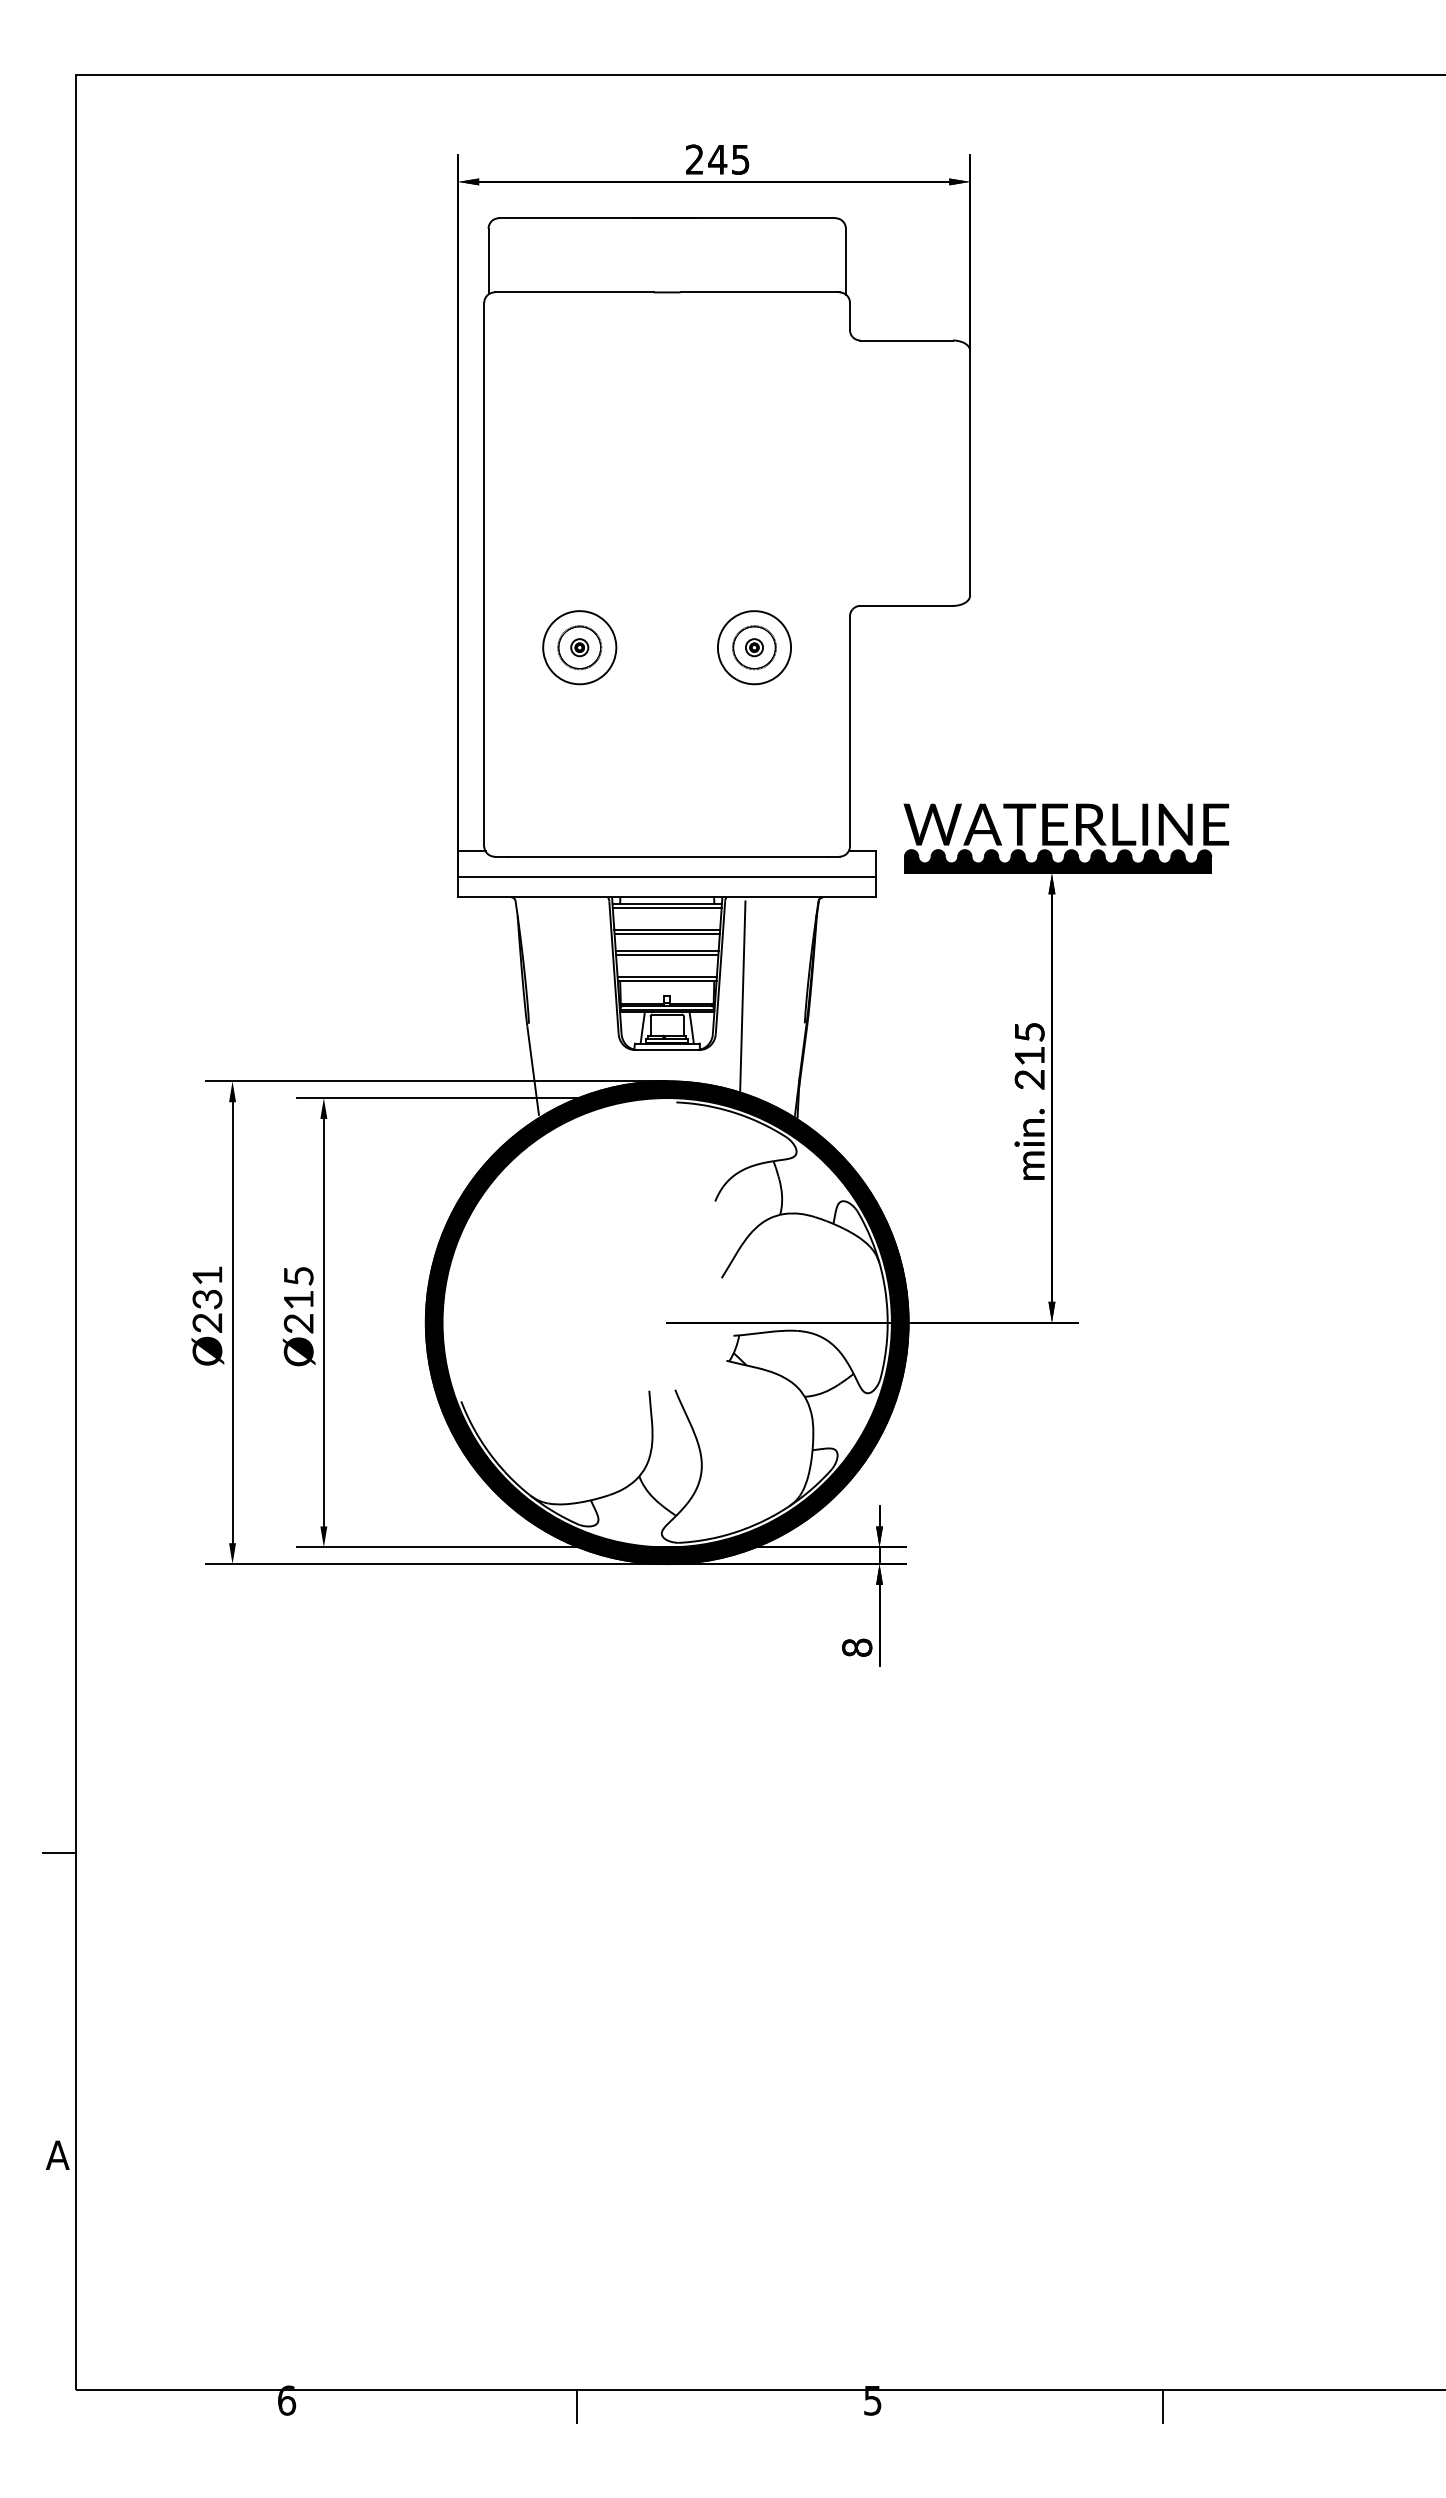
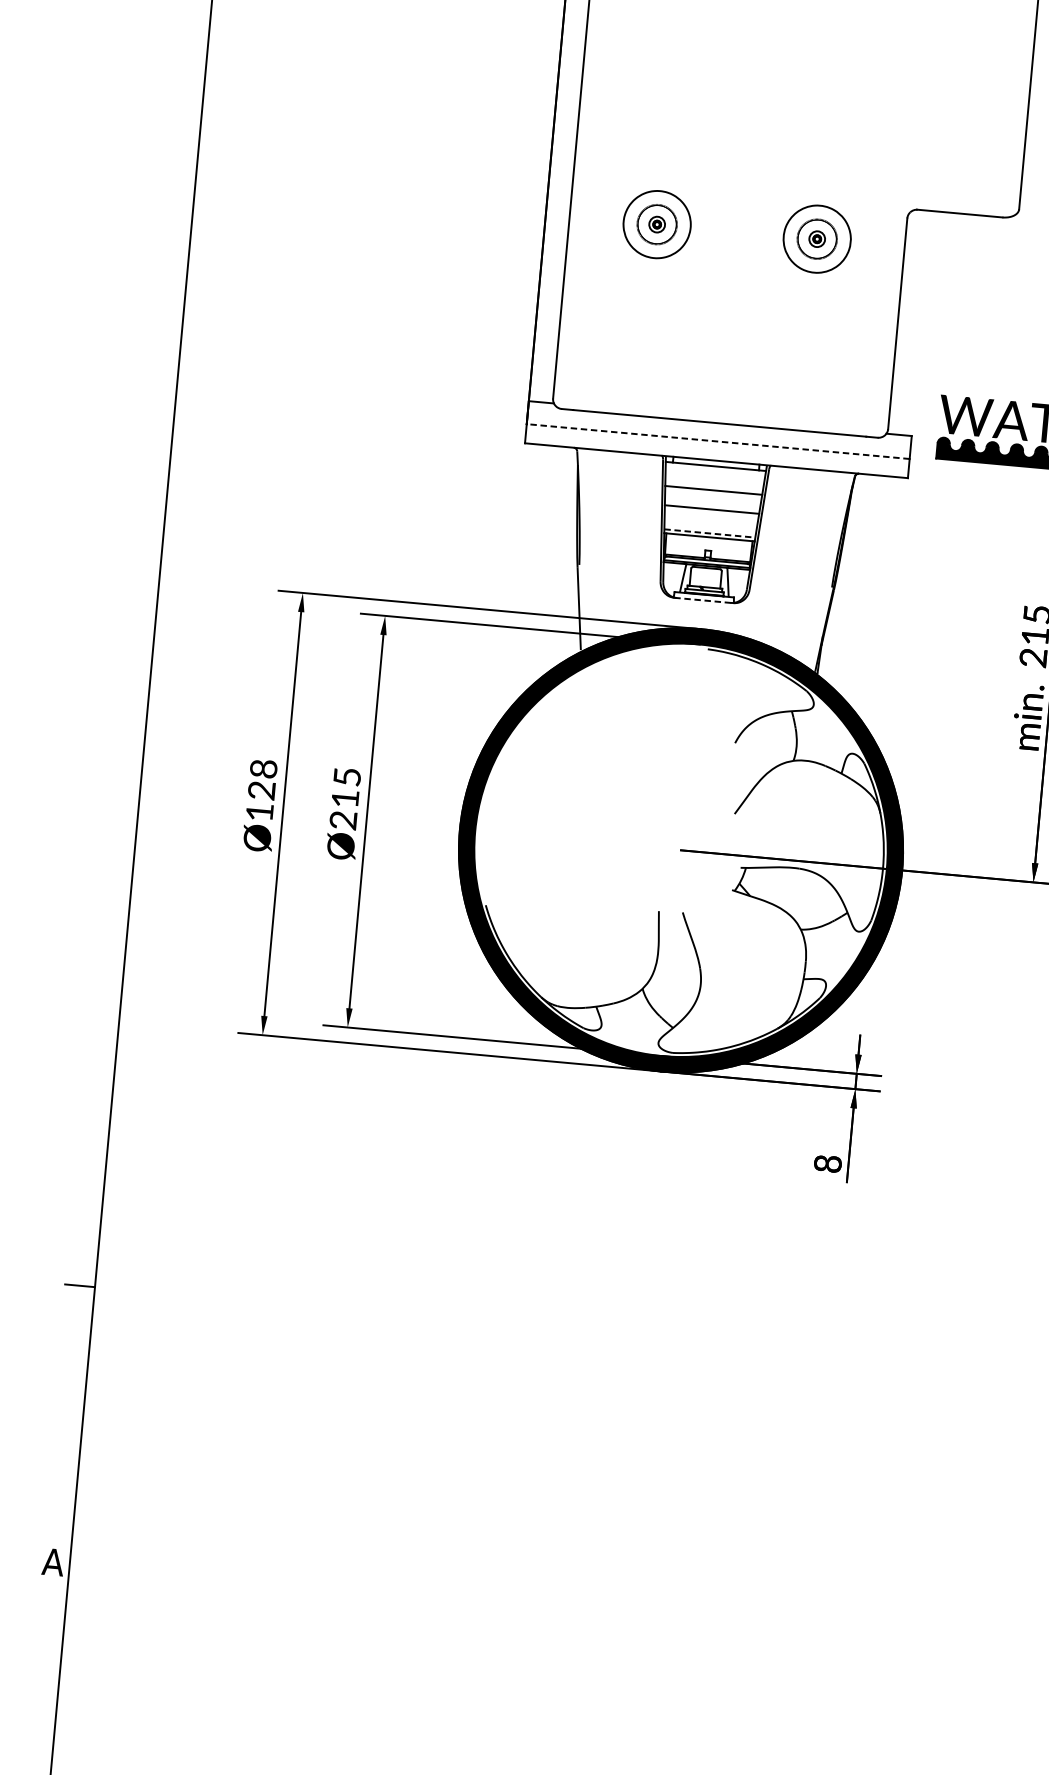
line: (667, 876) -> (718, 441), solid -> dashed
line: (666, 907) -> (714, 469), removed
line: (666, 934) -> (712, 494), removed
line: (667, 954) -> (711, 513), removed
line: (667, 976) -> (710, 533), solid -> dashed
line: (742, 996) -> (777, 557), removed
line: (667, 1050) -> (703, 600), solid -> dashed
text: (207, 1298) -> (261, 789), Ø231 -> Ø128

